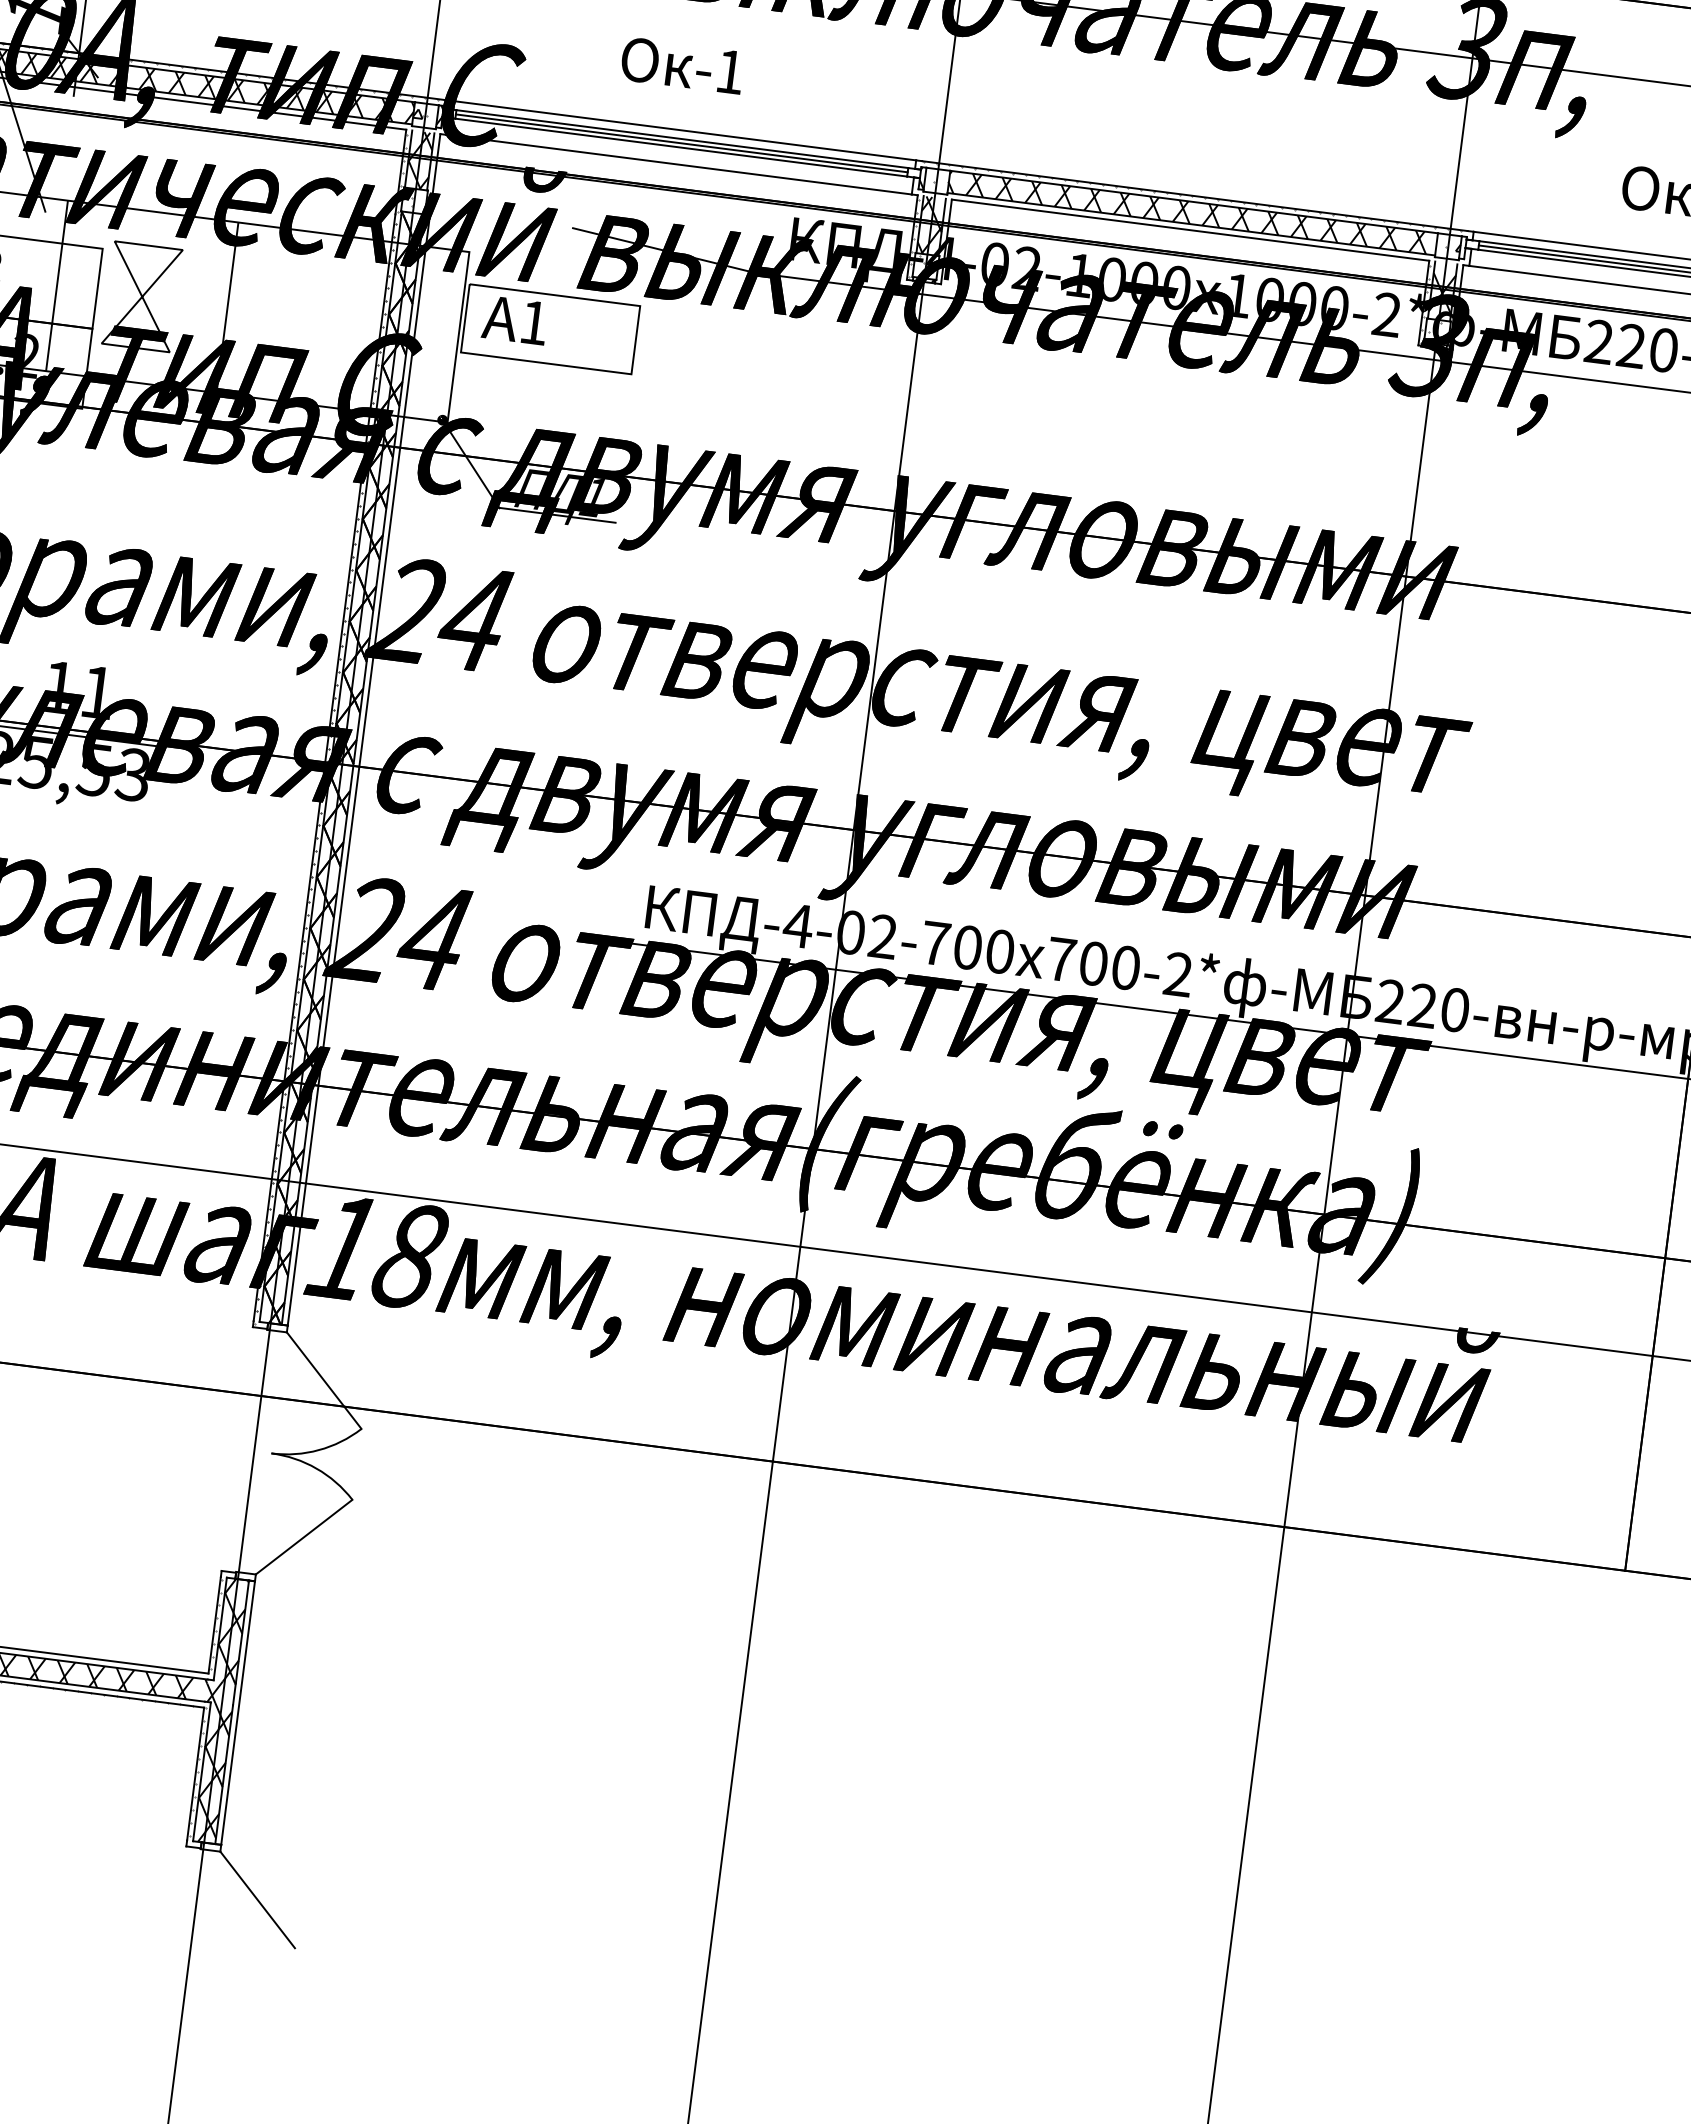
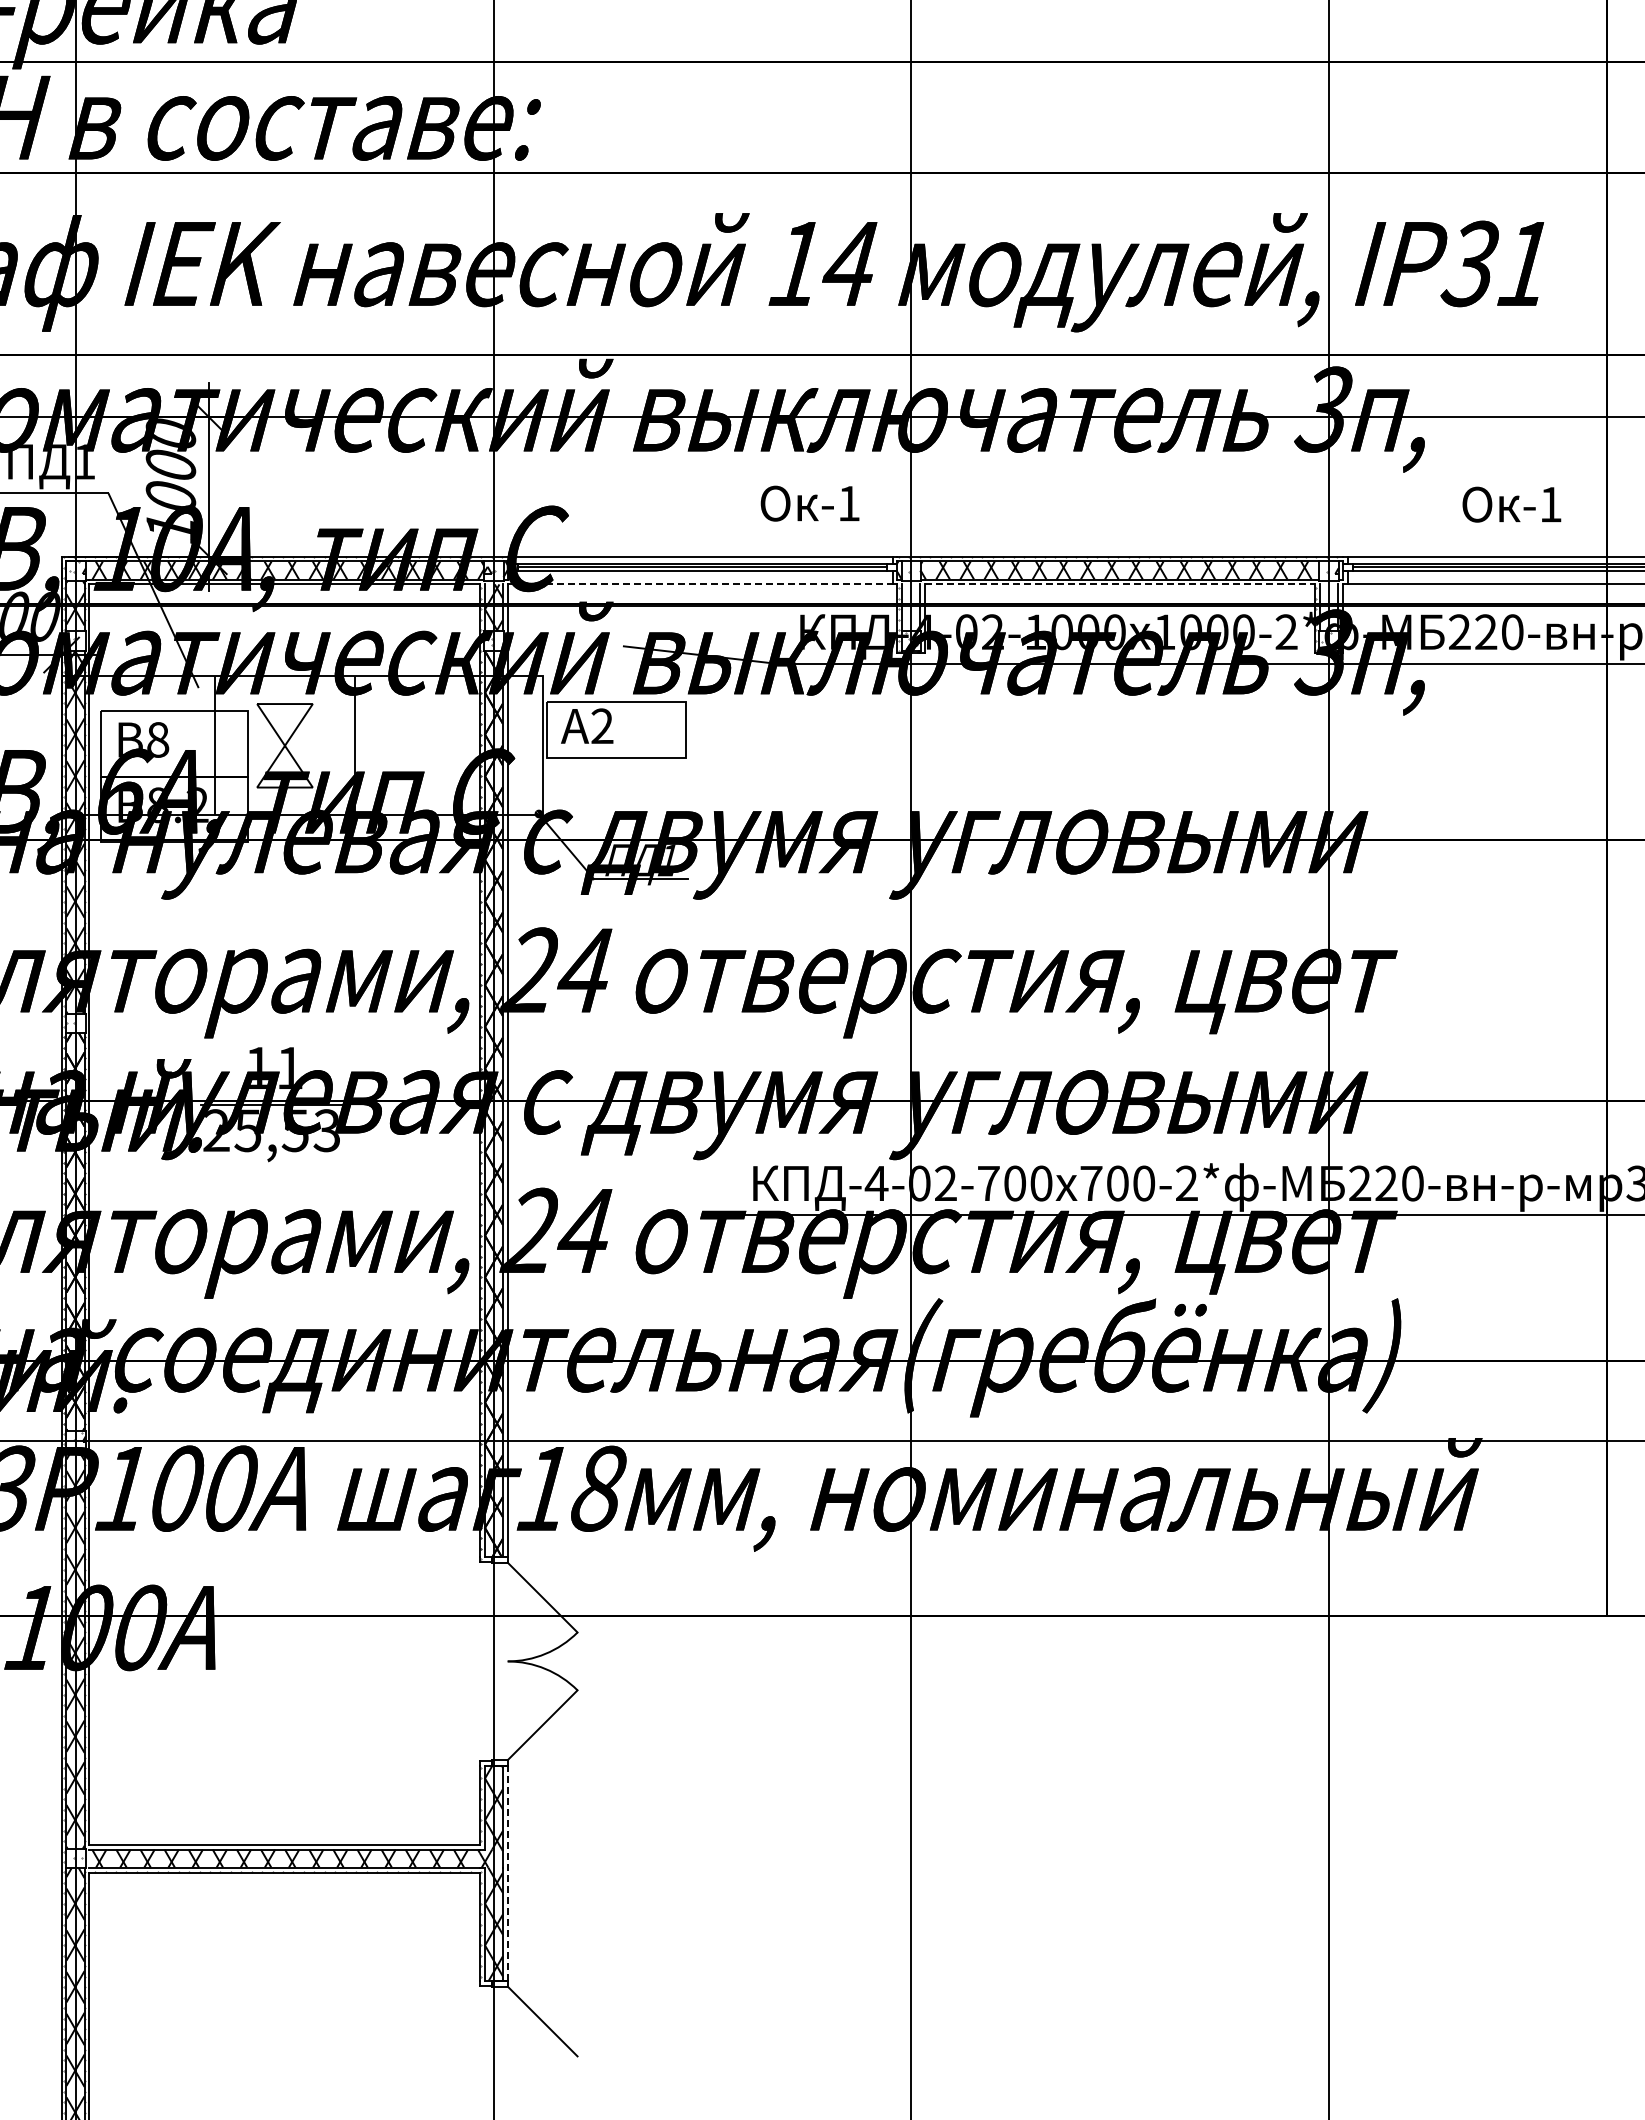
text: (681, 65) -> (809, 503), moved
line: (679, 164) -> (702, 584), solid -> dashed
hatch: (931, 225) -> (911, 607), removed
line: (1191, 230) -> (1120, 584), solid -> dashed
hatch: (1441, 293) -> (1328, 609), removed
text: (534, 321) -> (602, 725), 1 -> 2
line: (237, 1713) -> (507, 1873), solid -> dashed

